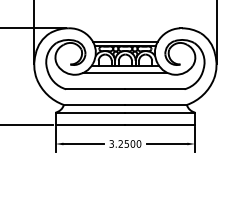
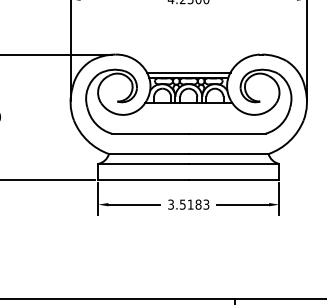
line: (125, 72) -> (188, 112), removed
text: (129, 143) -> (194, 204), 3.2500 -> 3.5183

